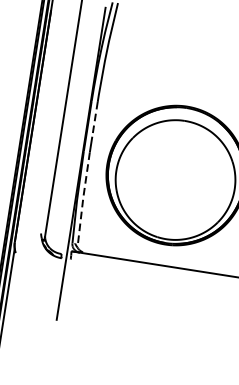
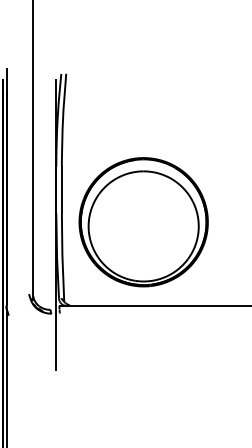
line: (94, 120) -> (61, 183), dashed -> solid
line: (83, 199) -> (62, 257), dashed -> solid

